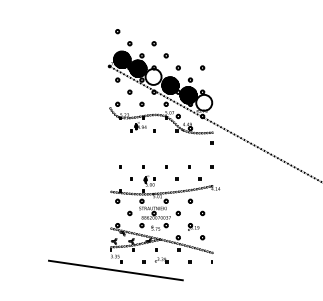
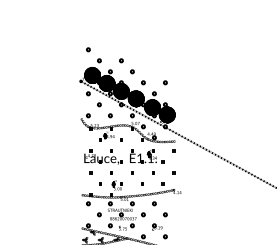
hatch: (153, 76) -> (120, 90), added
hatch: (204, 102) -> (167, 114), added
part: (157, 149) -> (124, 156), added

